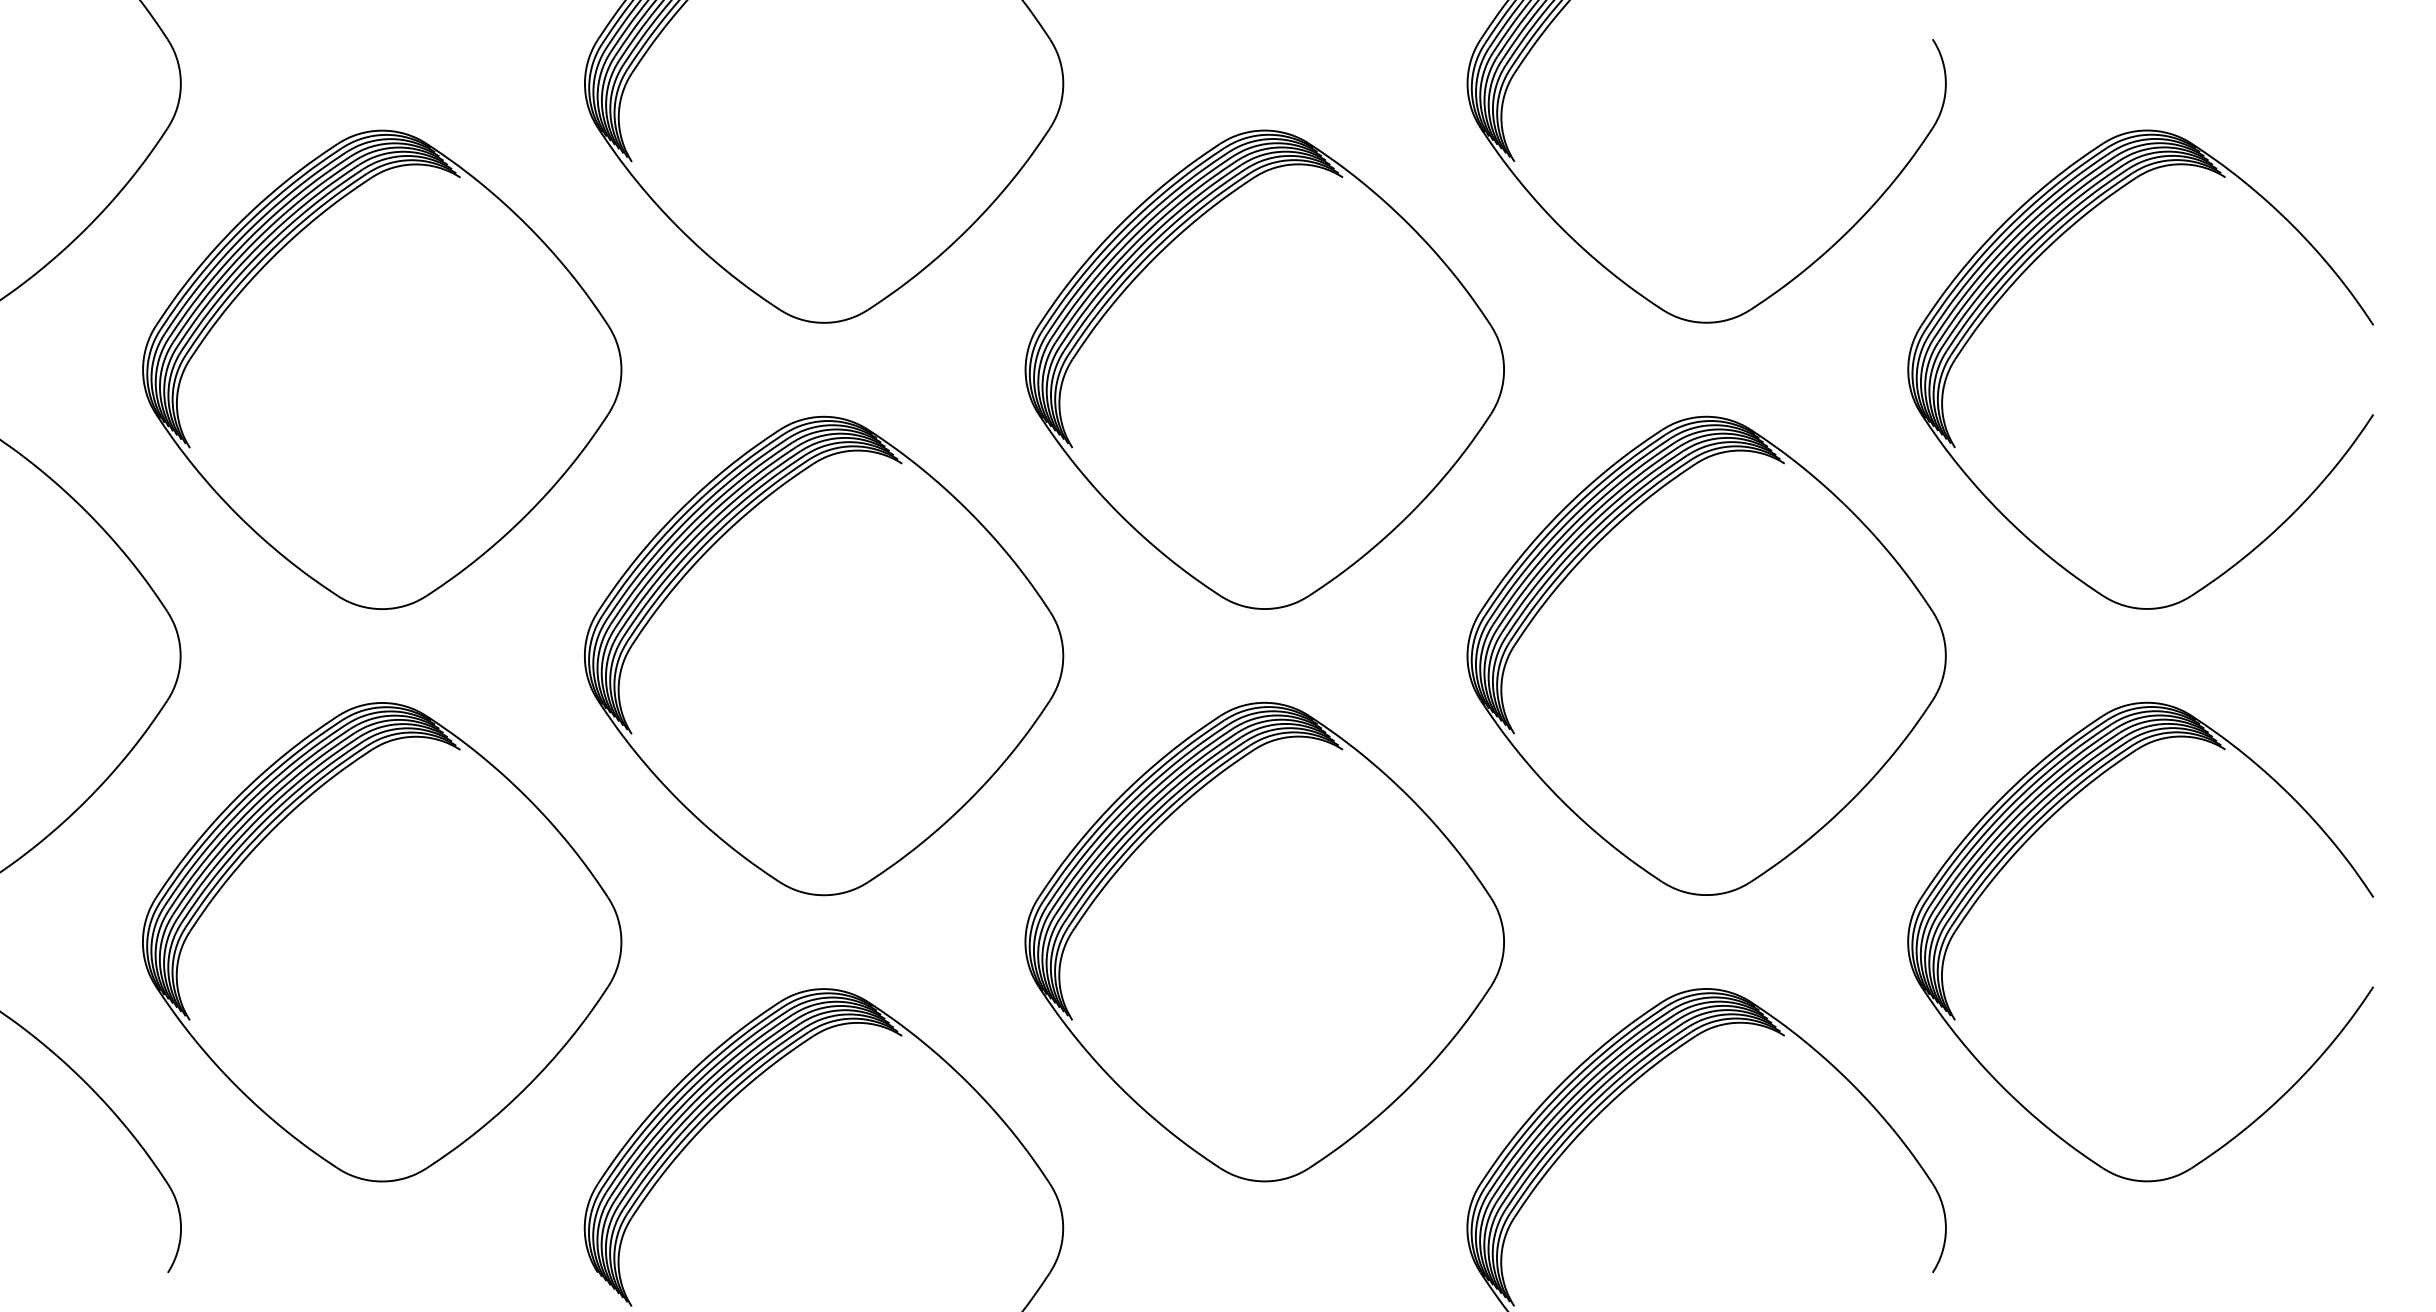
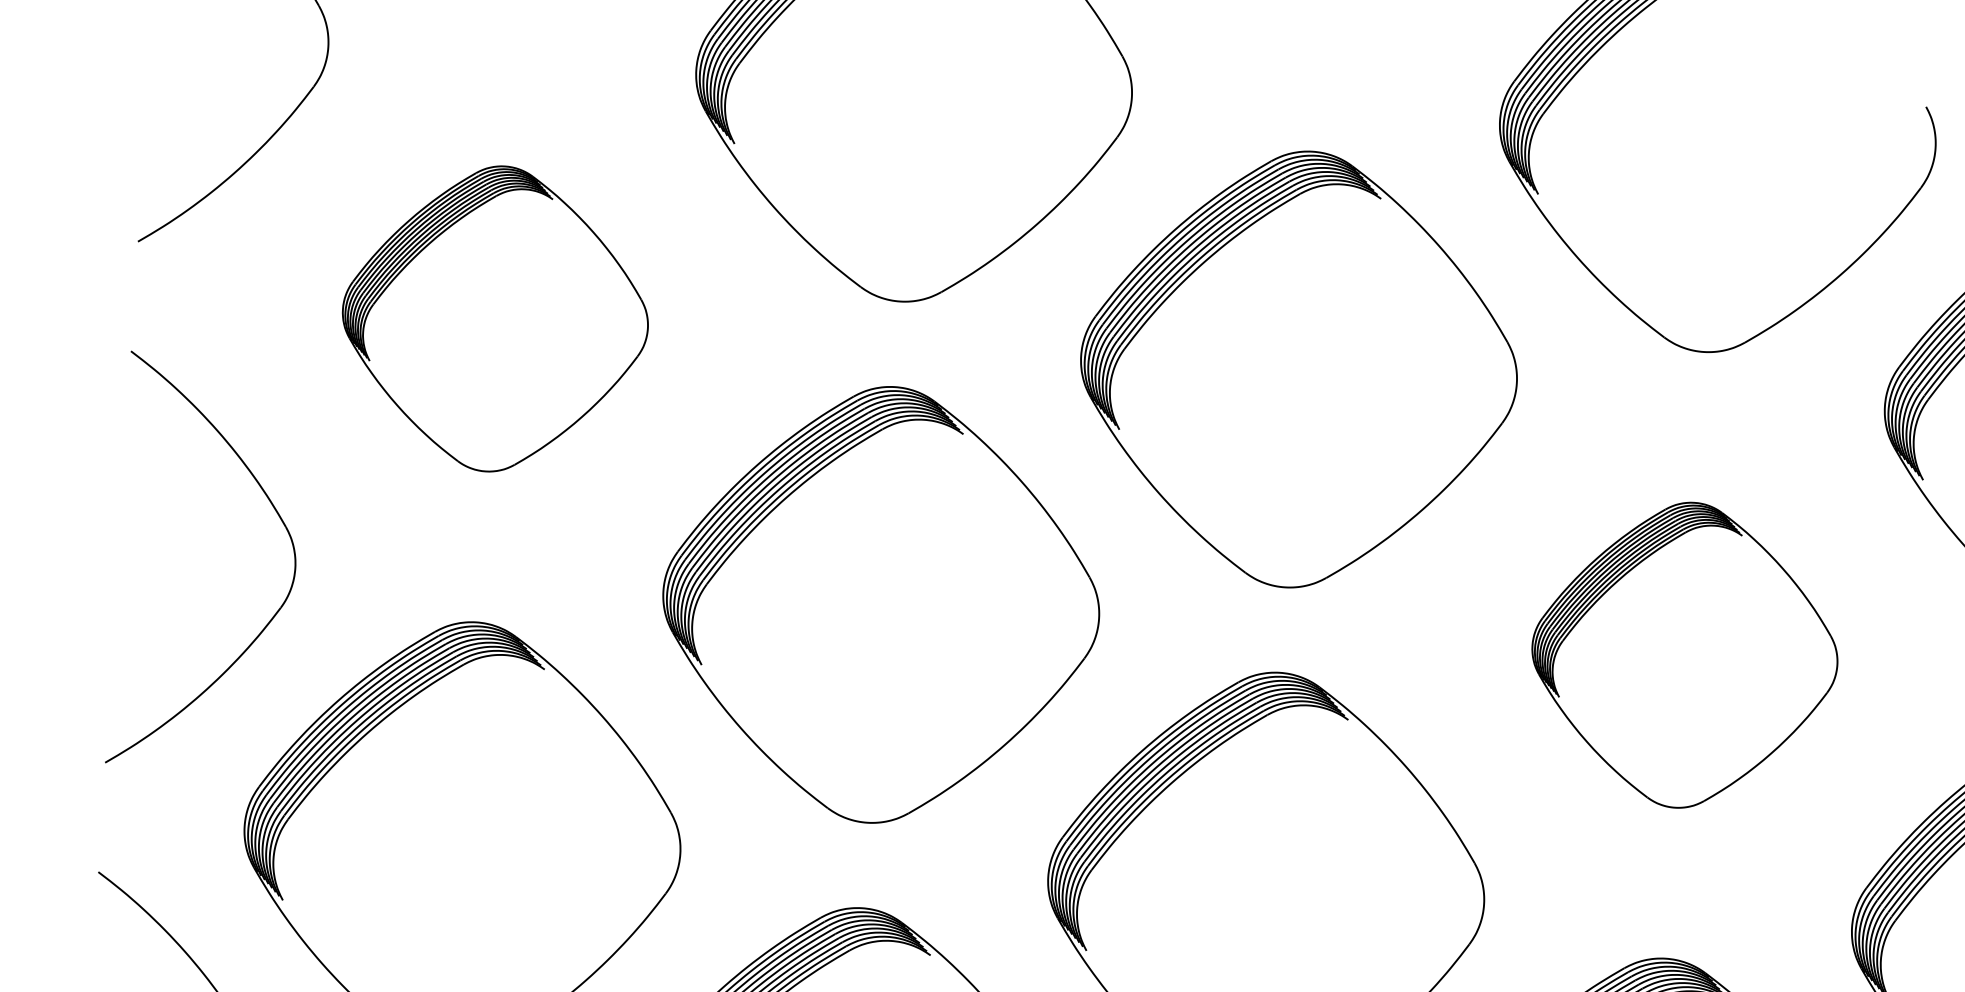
part: (382, 369) -> (495, 318), size x0.7
part: (1706, 655) -> (1684, 655), size x0.7

